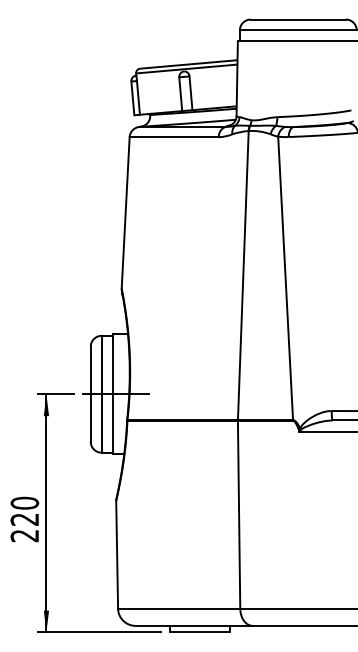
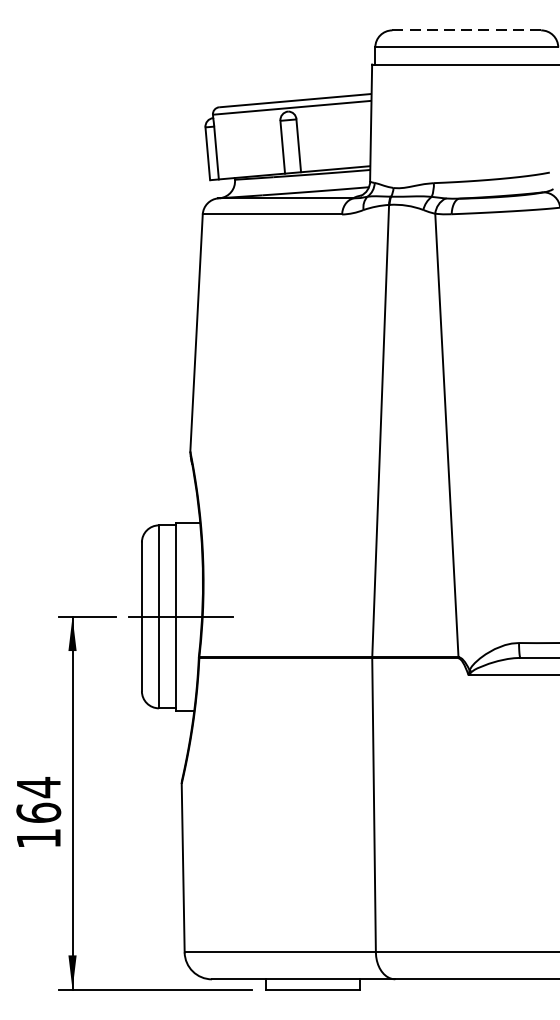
line: (298, 19) -> (467, 30), solid -> dashed
text: (24, 519) -> (38, 812), 220 -> 164

